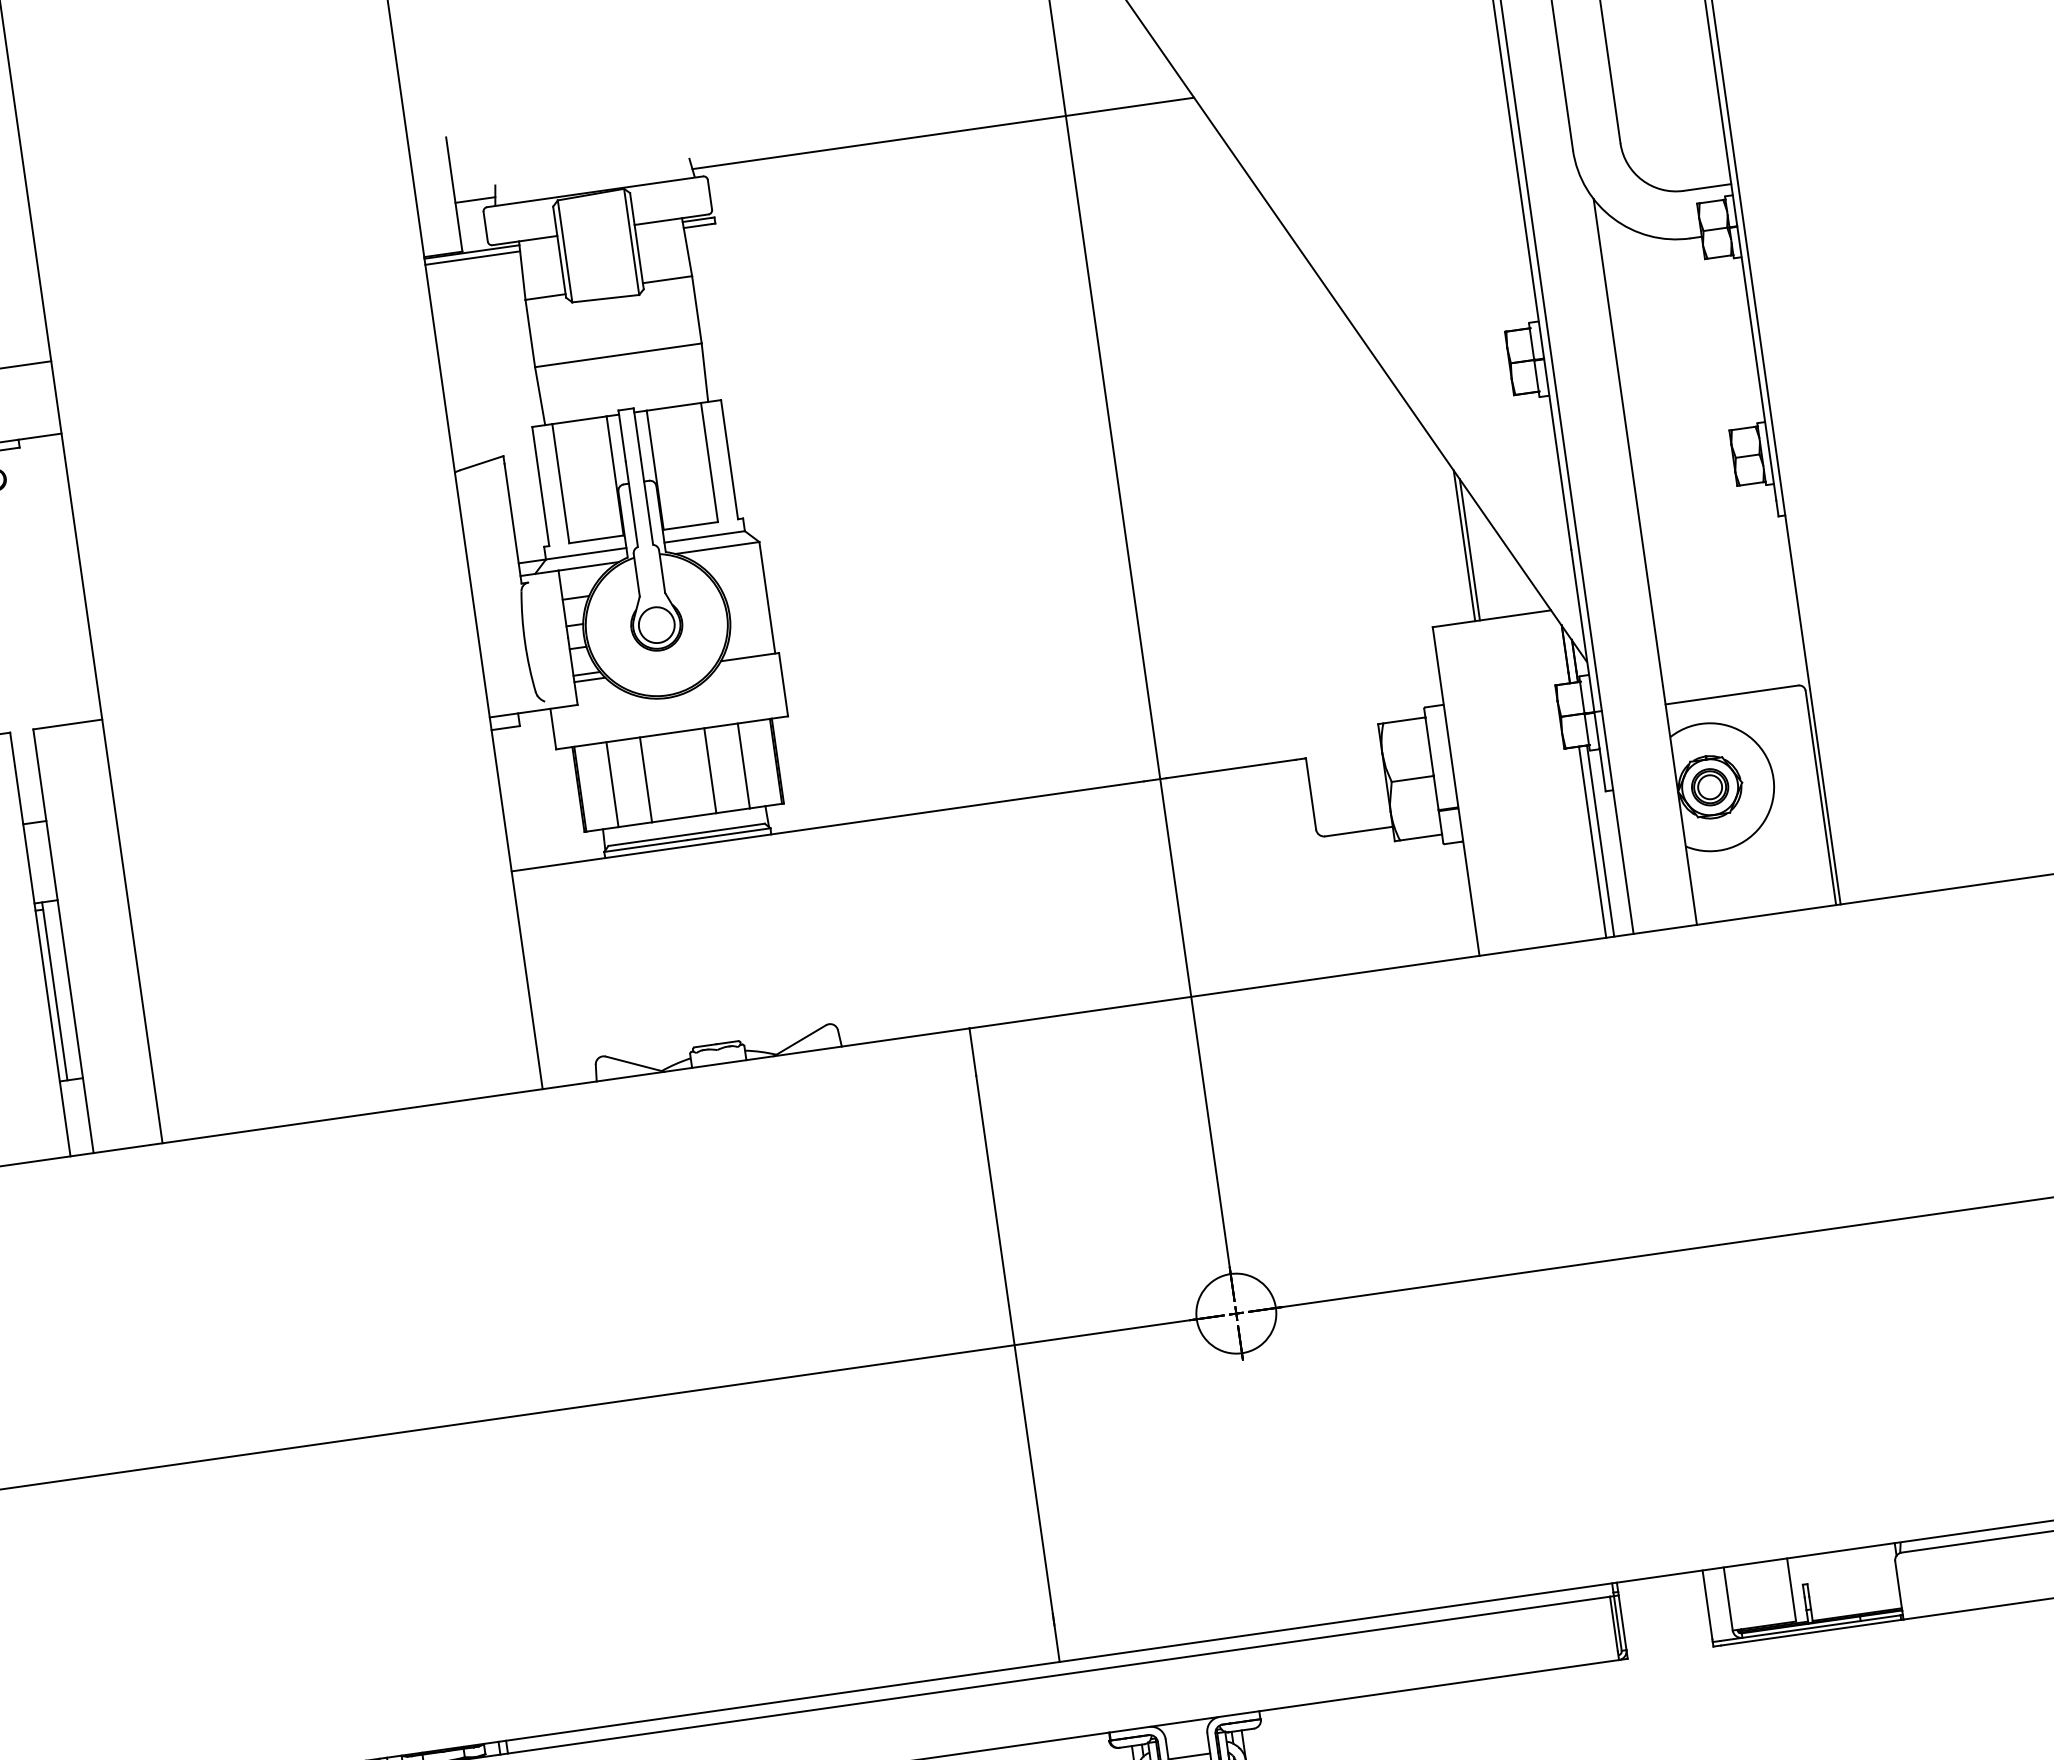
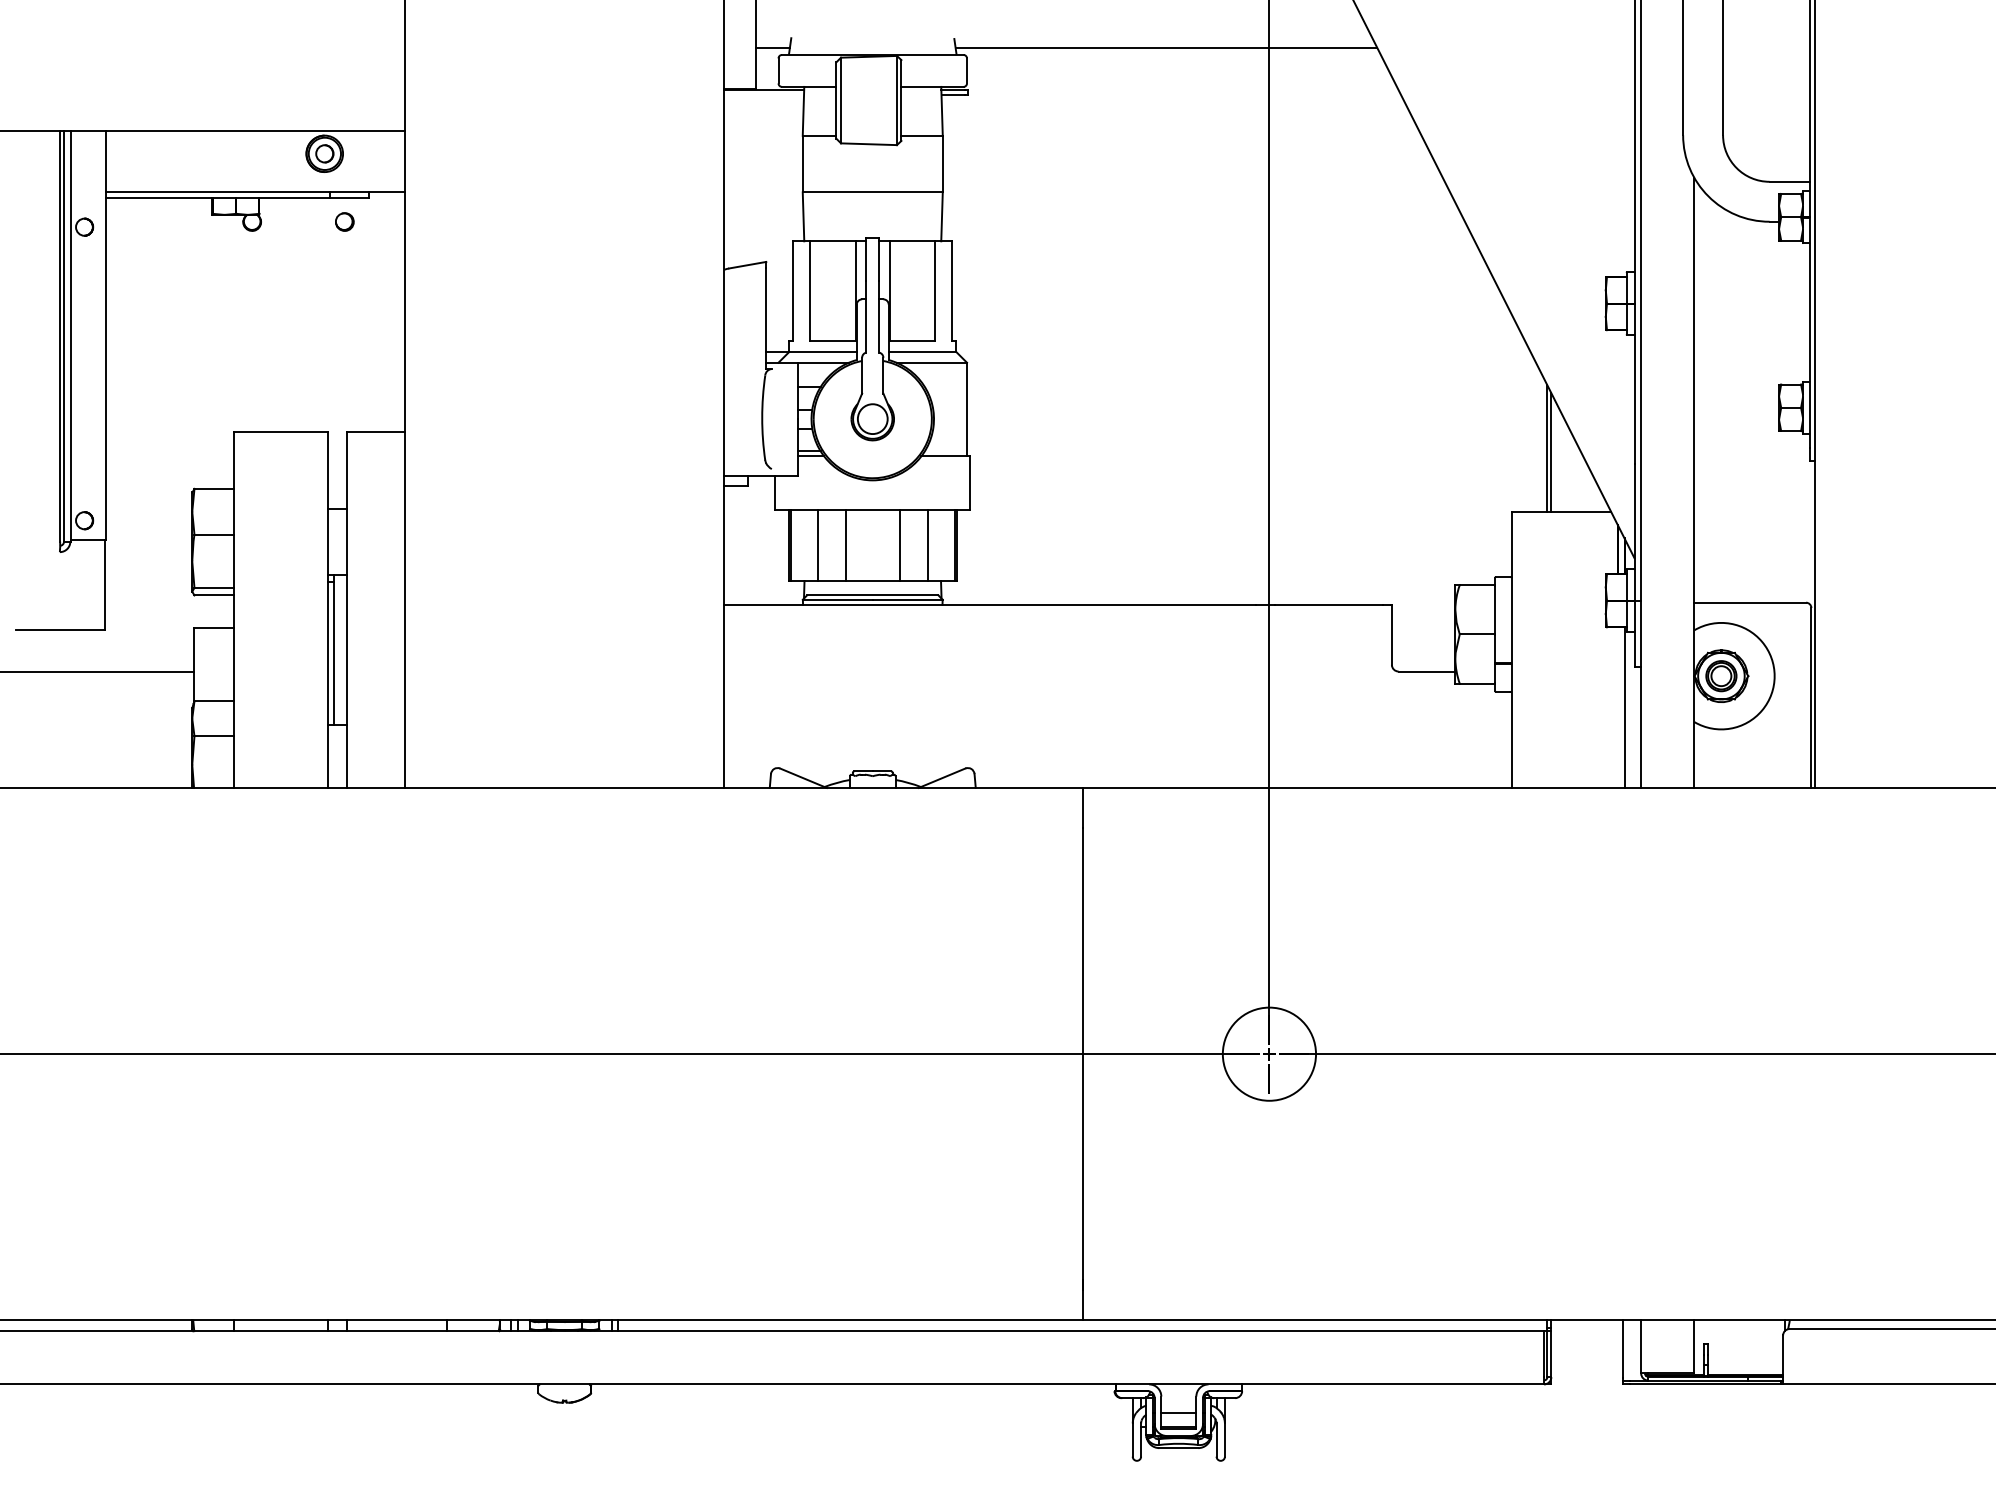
line: (473, 258) -> (764, 95), removed
line: (1592, 841) -> (1618, 707), removed
circle: (1236, 1312) -> (1269, 1053), size x1.4

